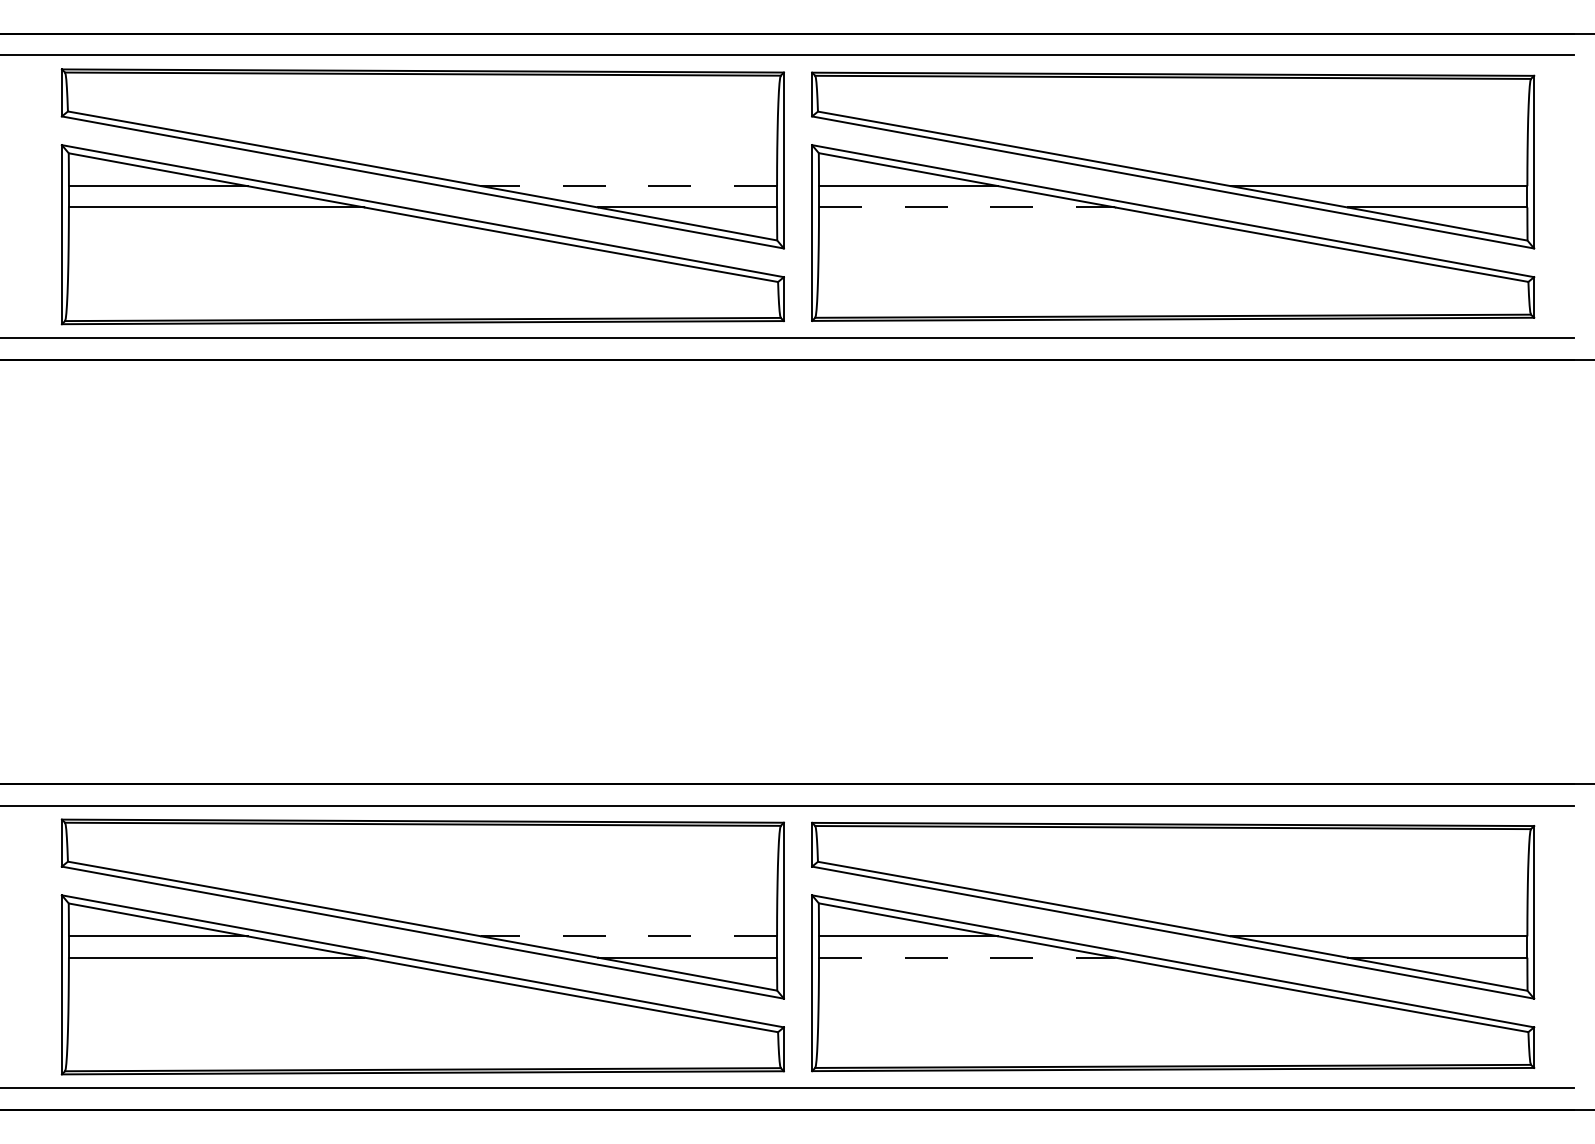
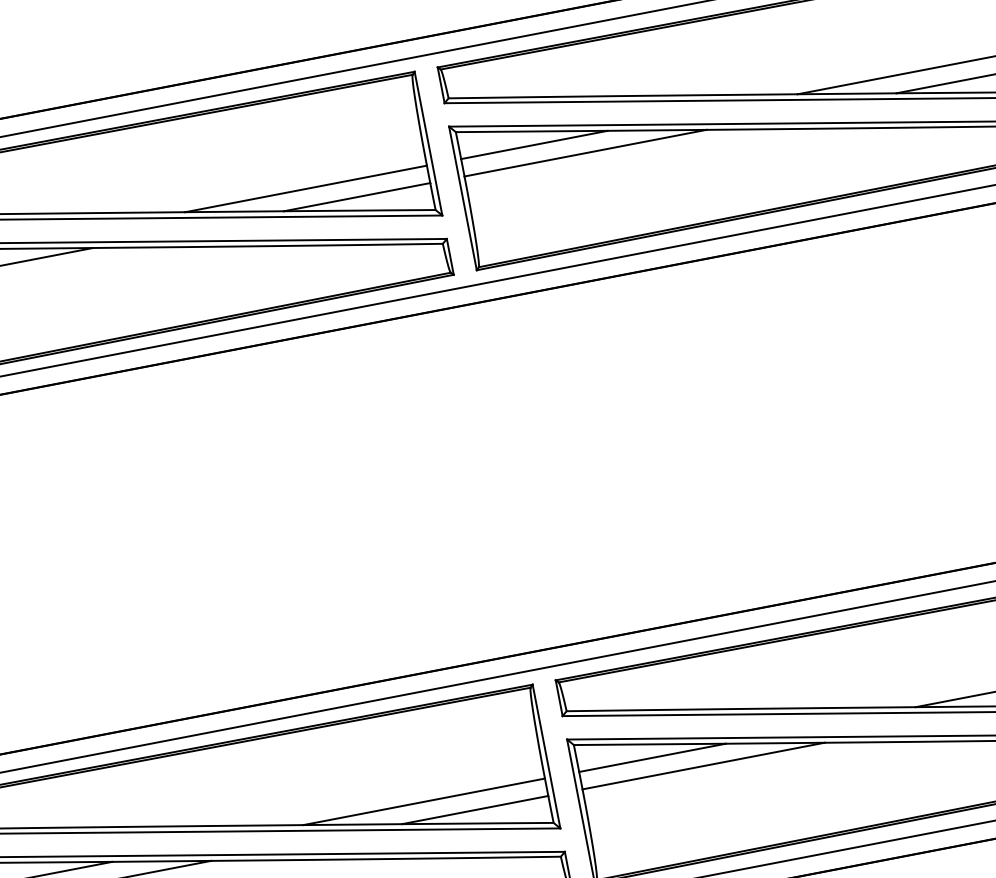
line: (629, 186) -> (306, 189), dashed -> solid
line: (967, 207) -> (585, 153), dashed -> solid
line: (629, 936) -> (424, 801), dashed -> solid
line: (967, 957) -> (703, 765), dashed -> solid

